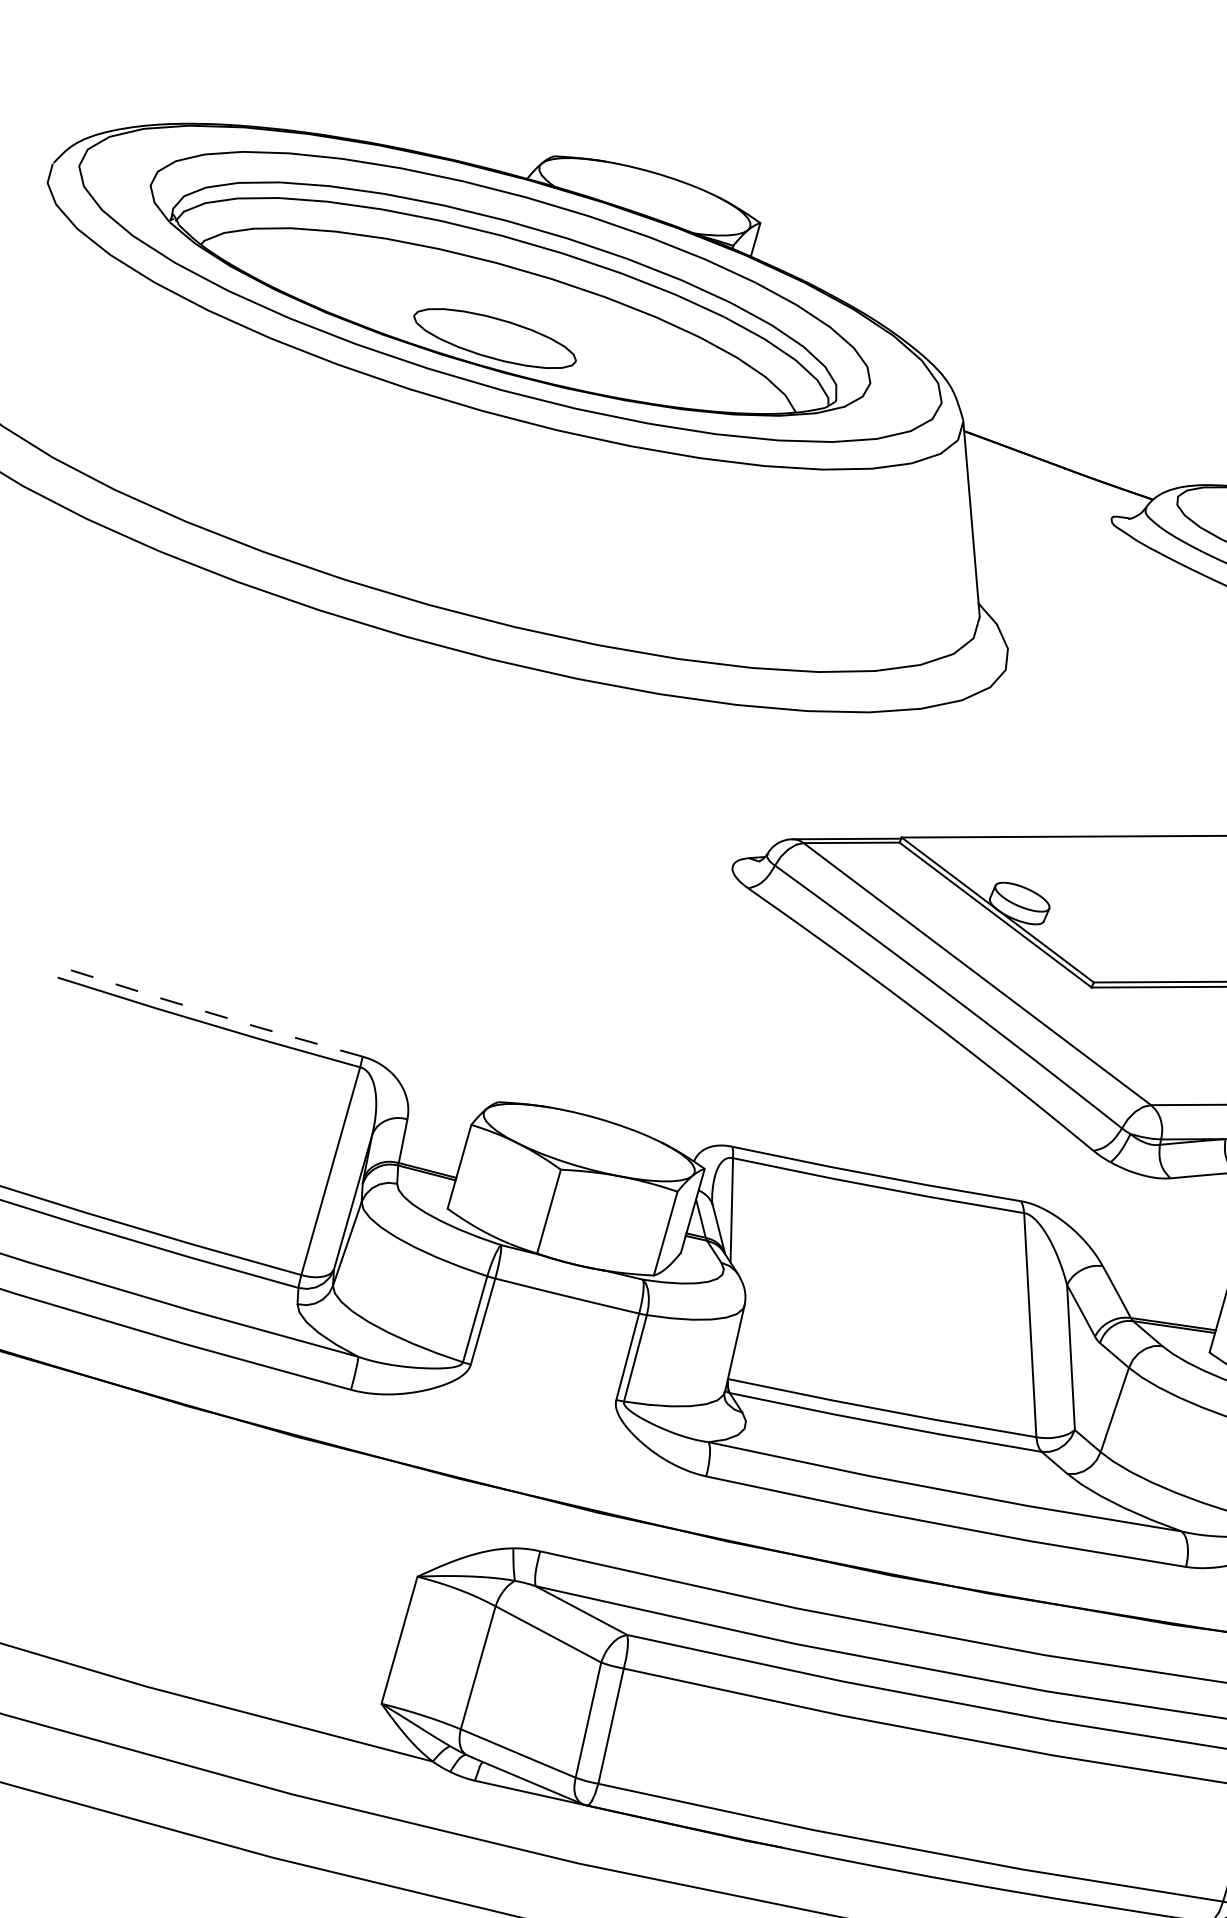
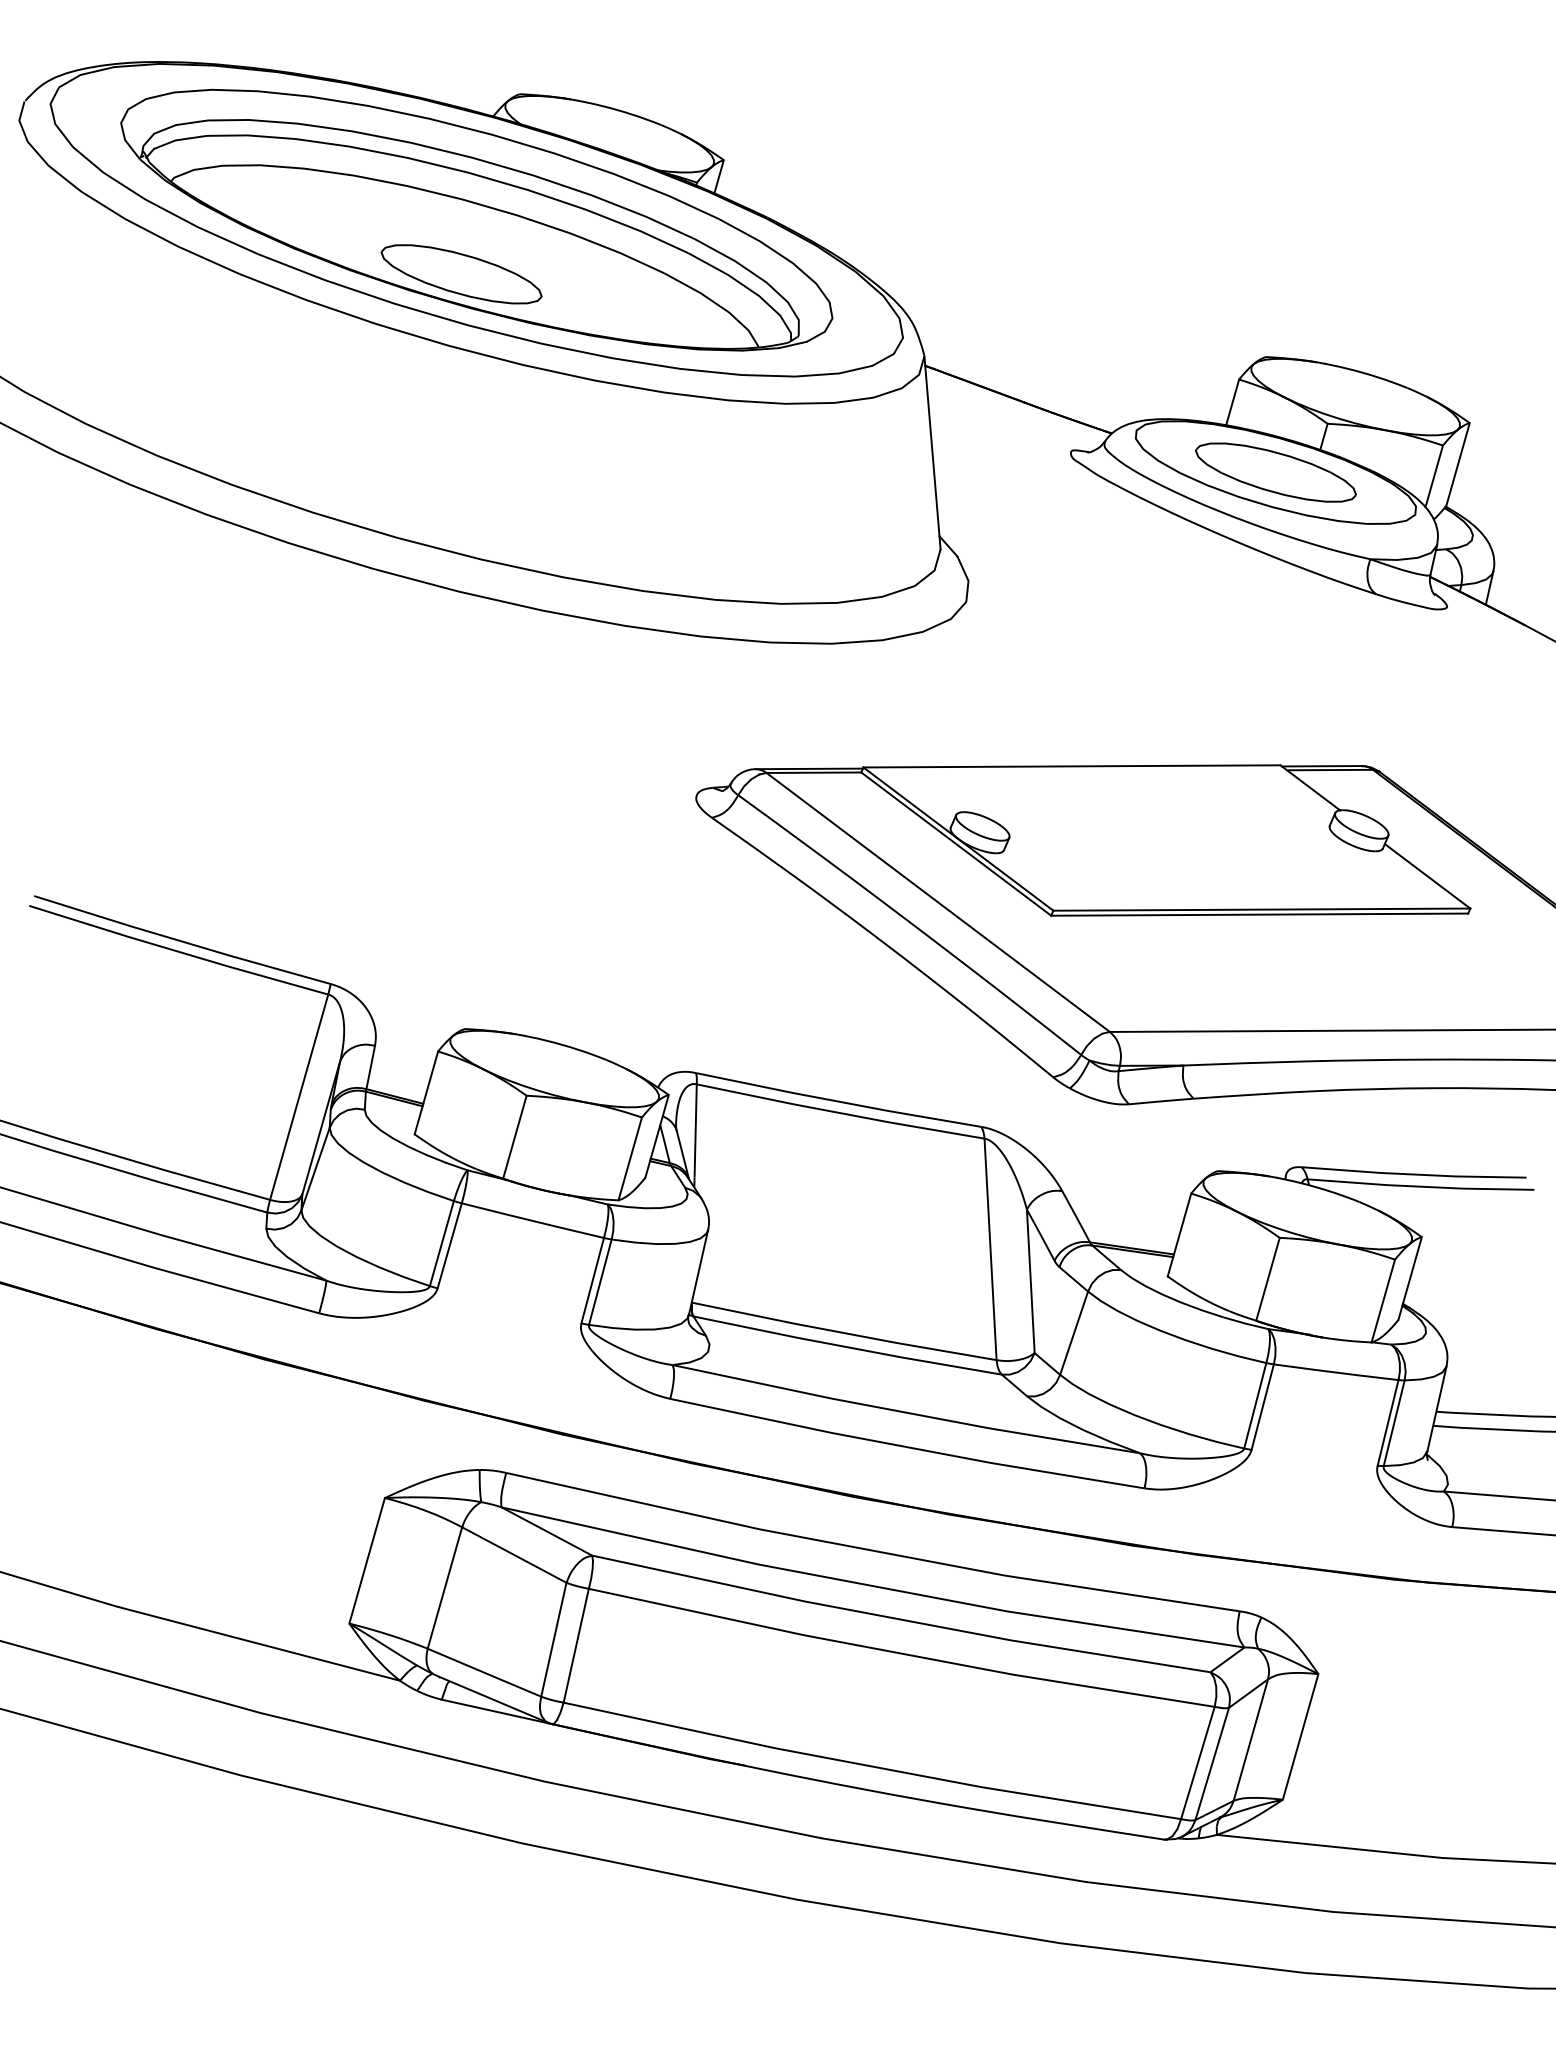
line: (211, 1013) -> (181, 941), dashed -> solid

